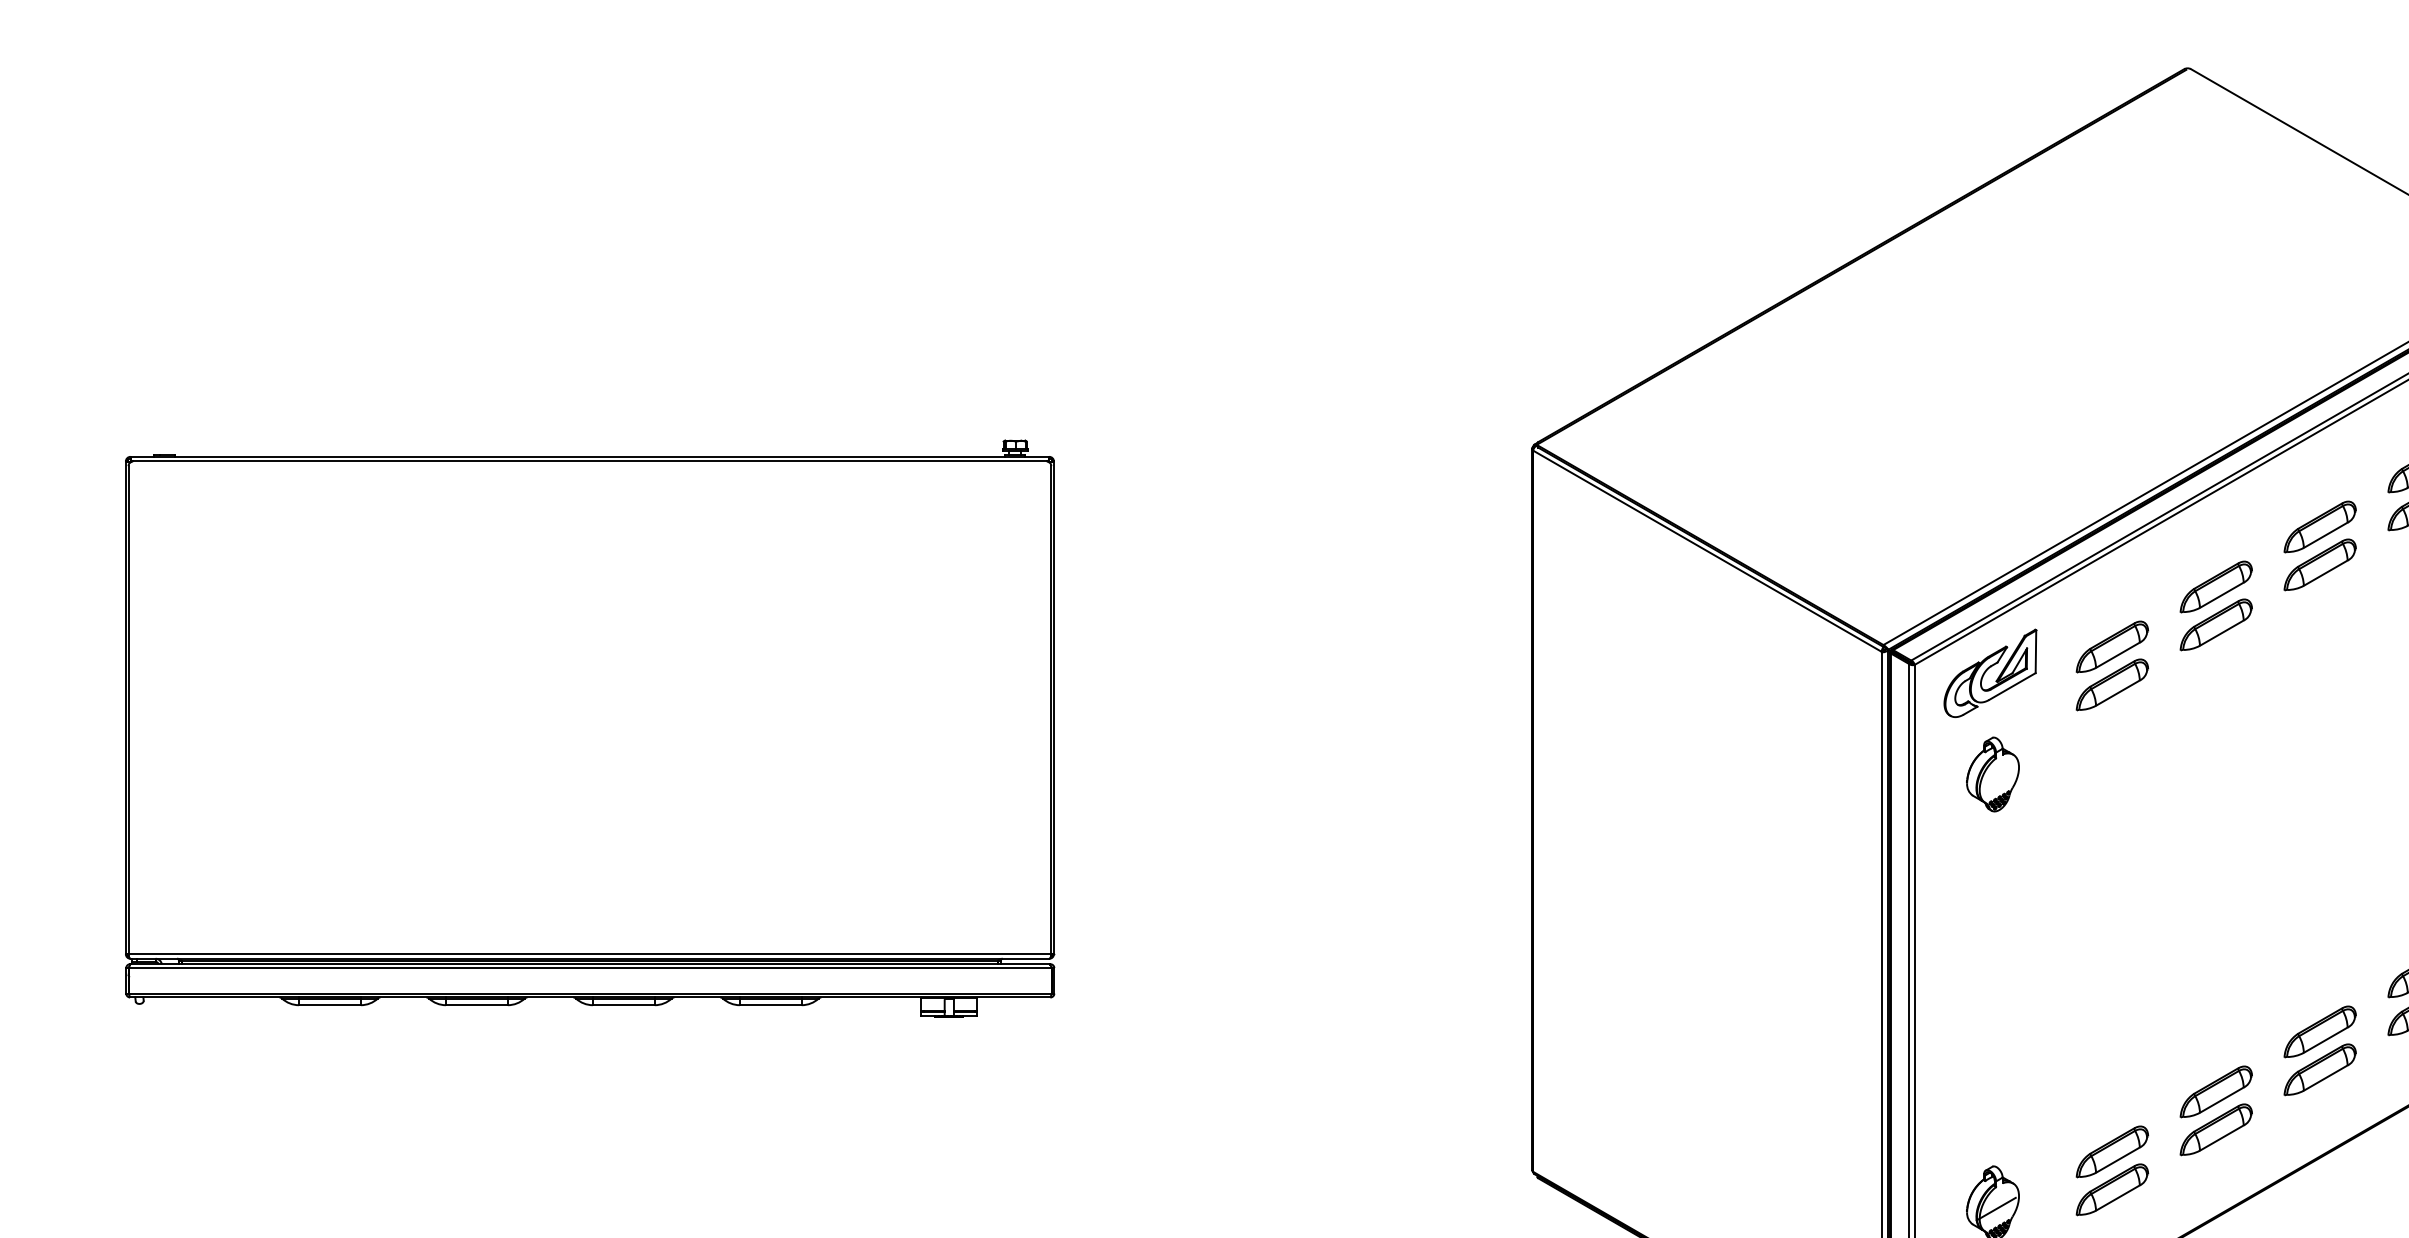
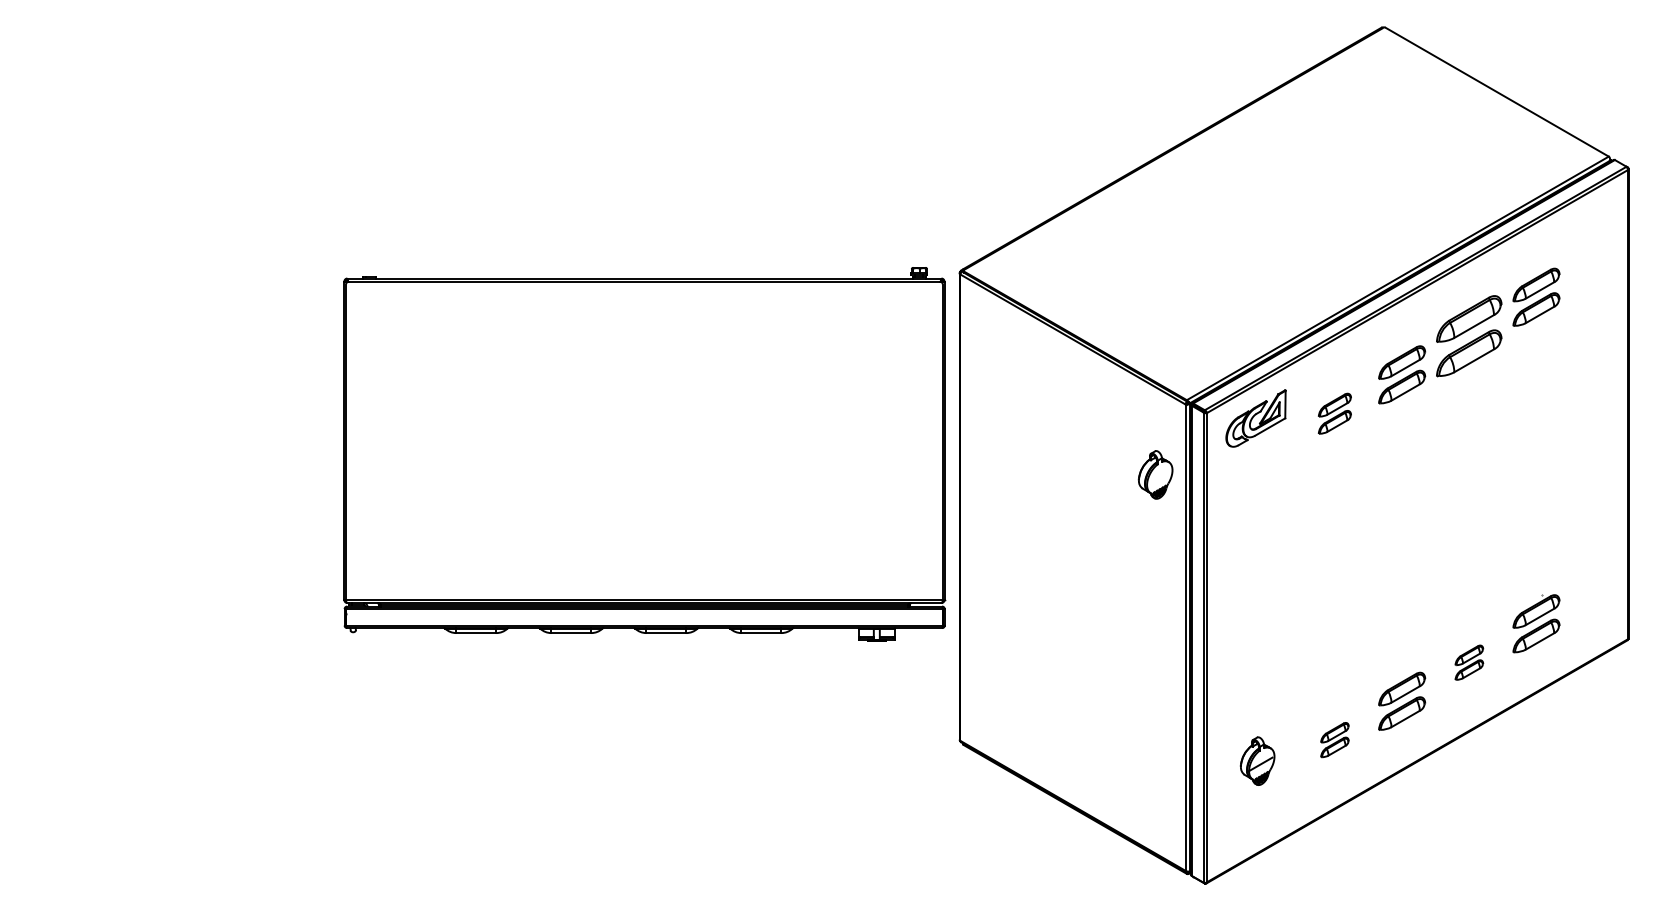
part: (2320, 544) -> (1469, 335), size x1.4
part: (2111, 665) -> (1334, 413), size x0.7
part: (590, 729) -> (644, 454), moved
part: (1992, 773) -> (1155, 474), moved
part: (2320, 1050) -> (1469, 662), size x0.6
part: (2111, 1169) -> (1334, 739), size x0.6

